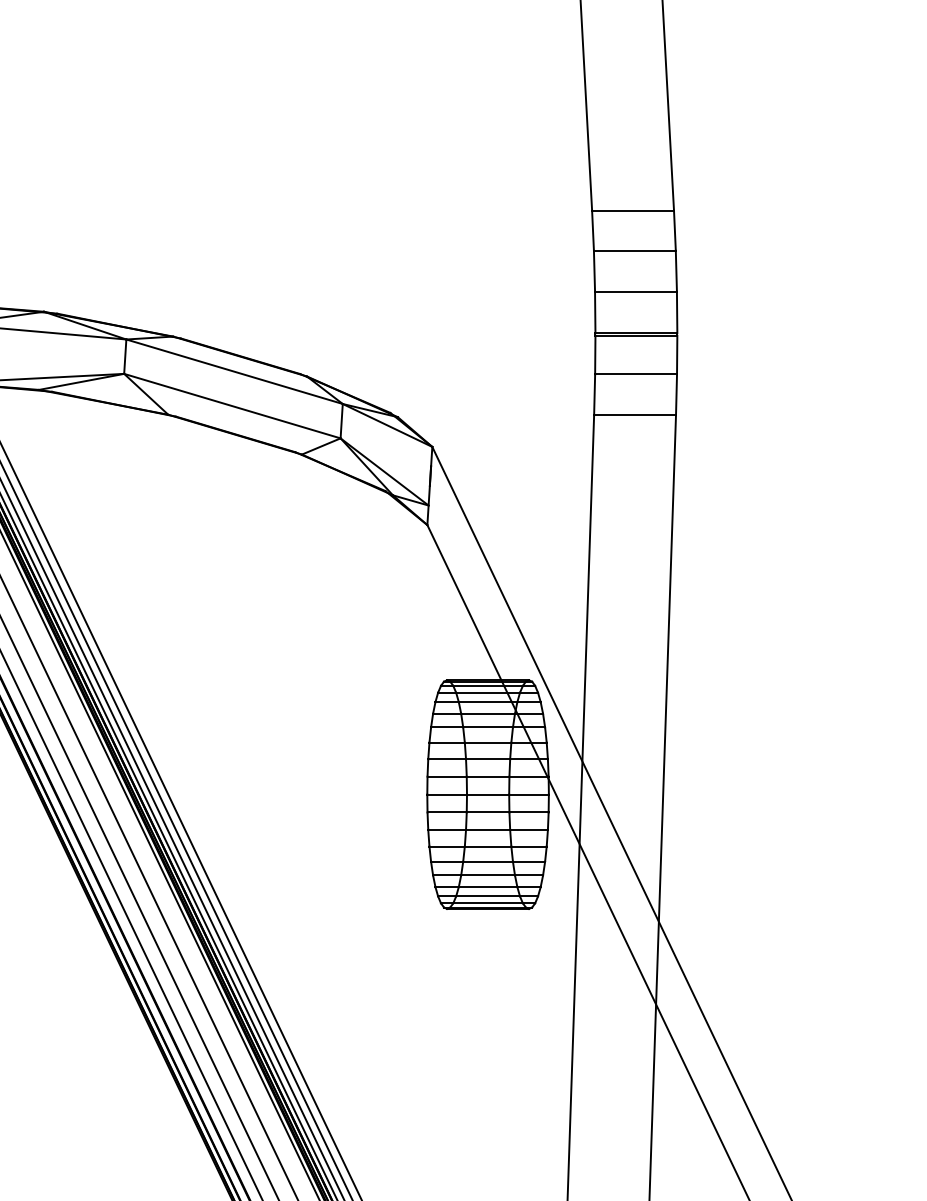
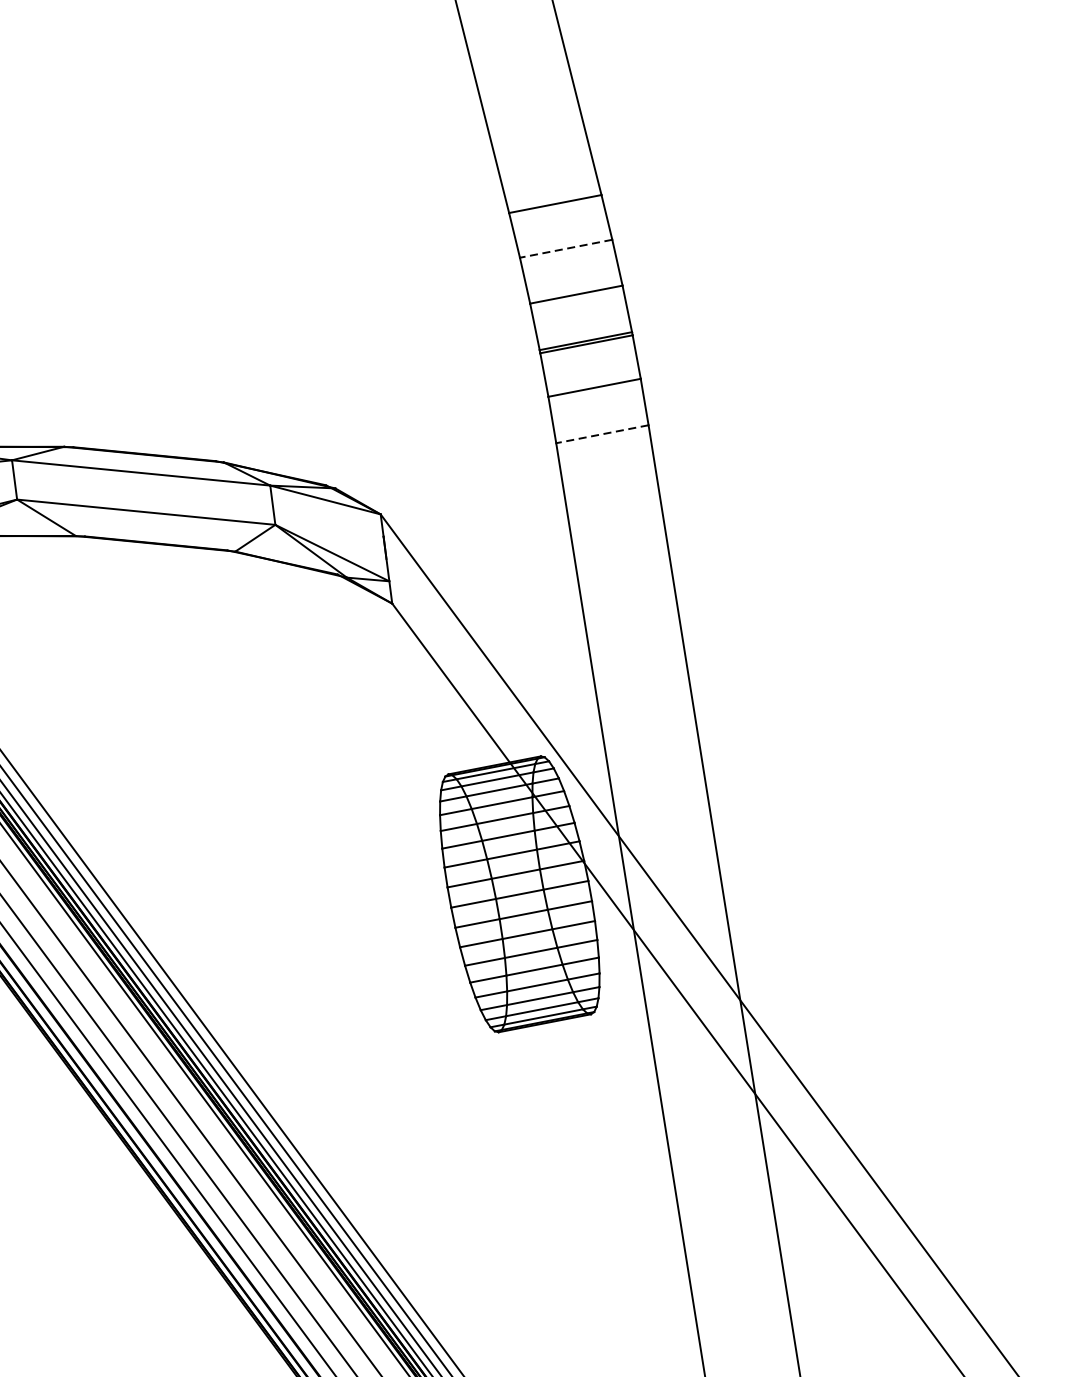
line: (634, 250) -> (565, 248), solid -> dashed
line: (635, 415) -> (602, 434), solid -> dashed

